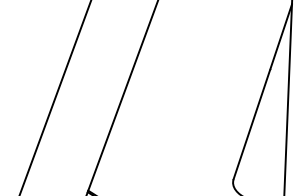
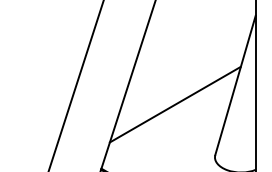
line: (184, 112) -> (174, 104), added

